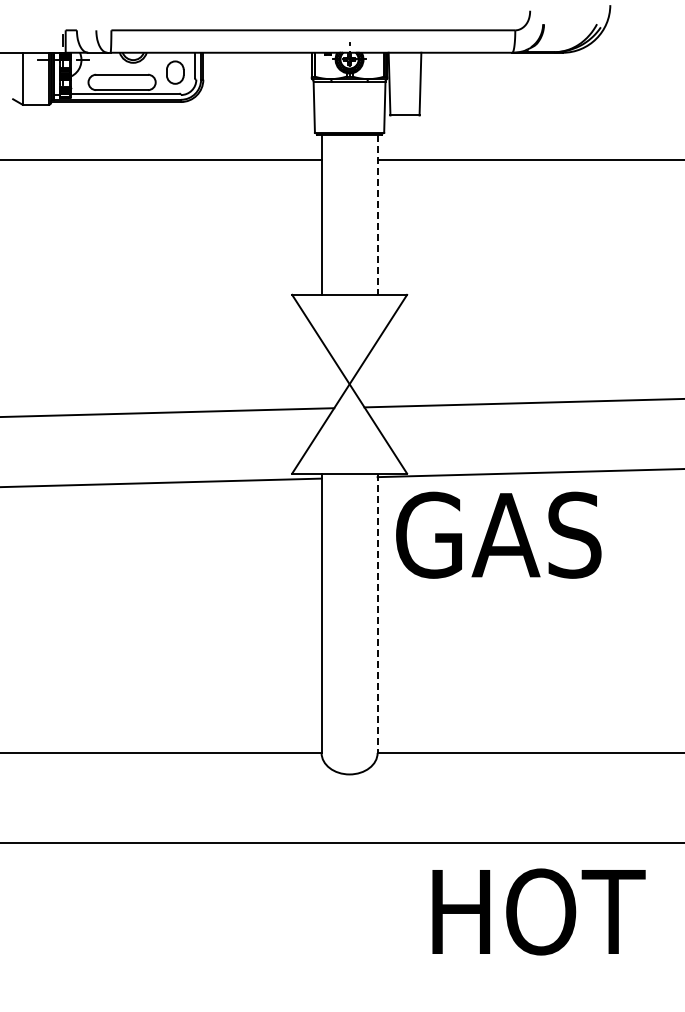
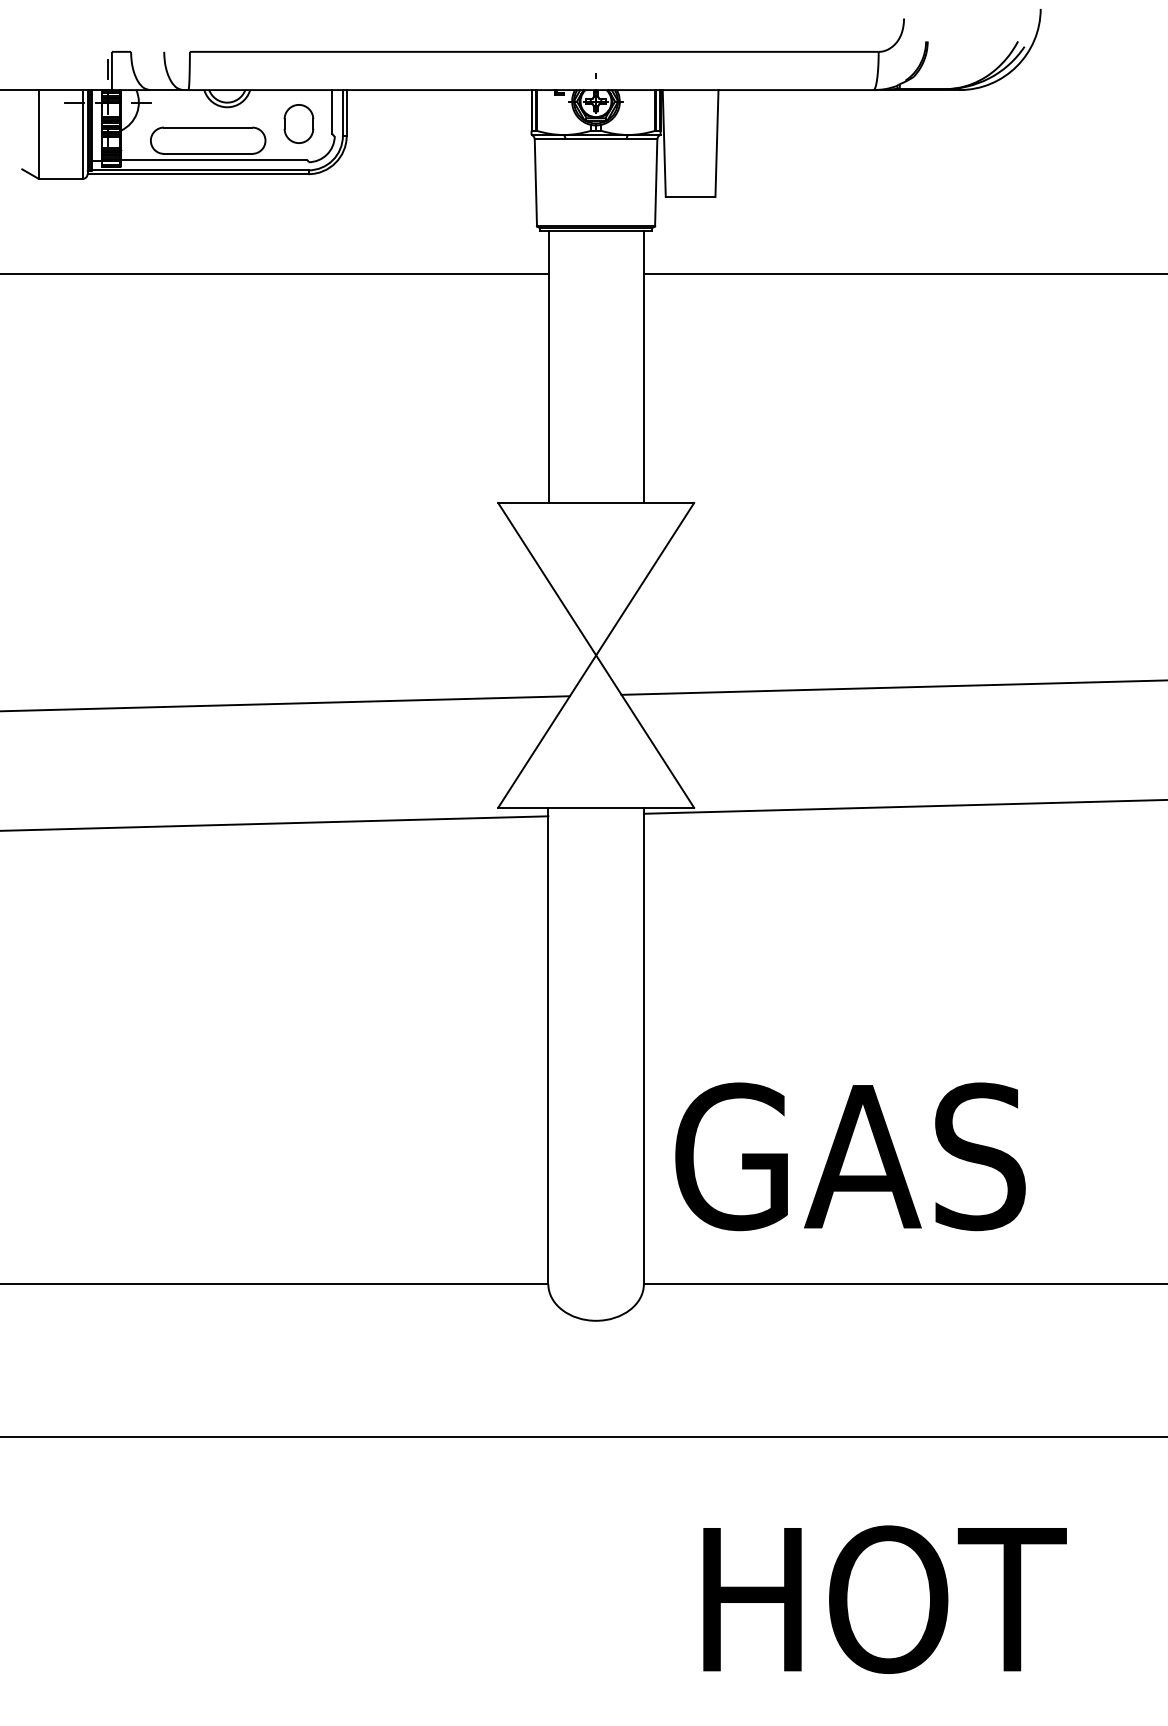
line: (377, 215) -> (643, 367), dashed -> solid
text: (498, 534) -> (850, 1155), moved
line: (377, 613) -> (643, 1046), dashed -> solid
text: (538, 911) -> (884, 1598), moved

